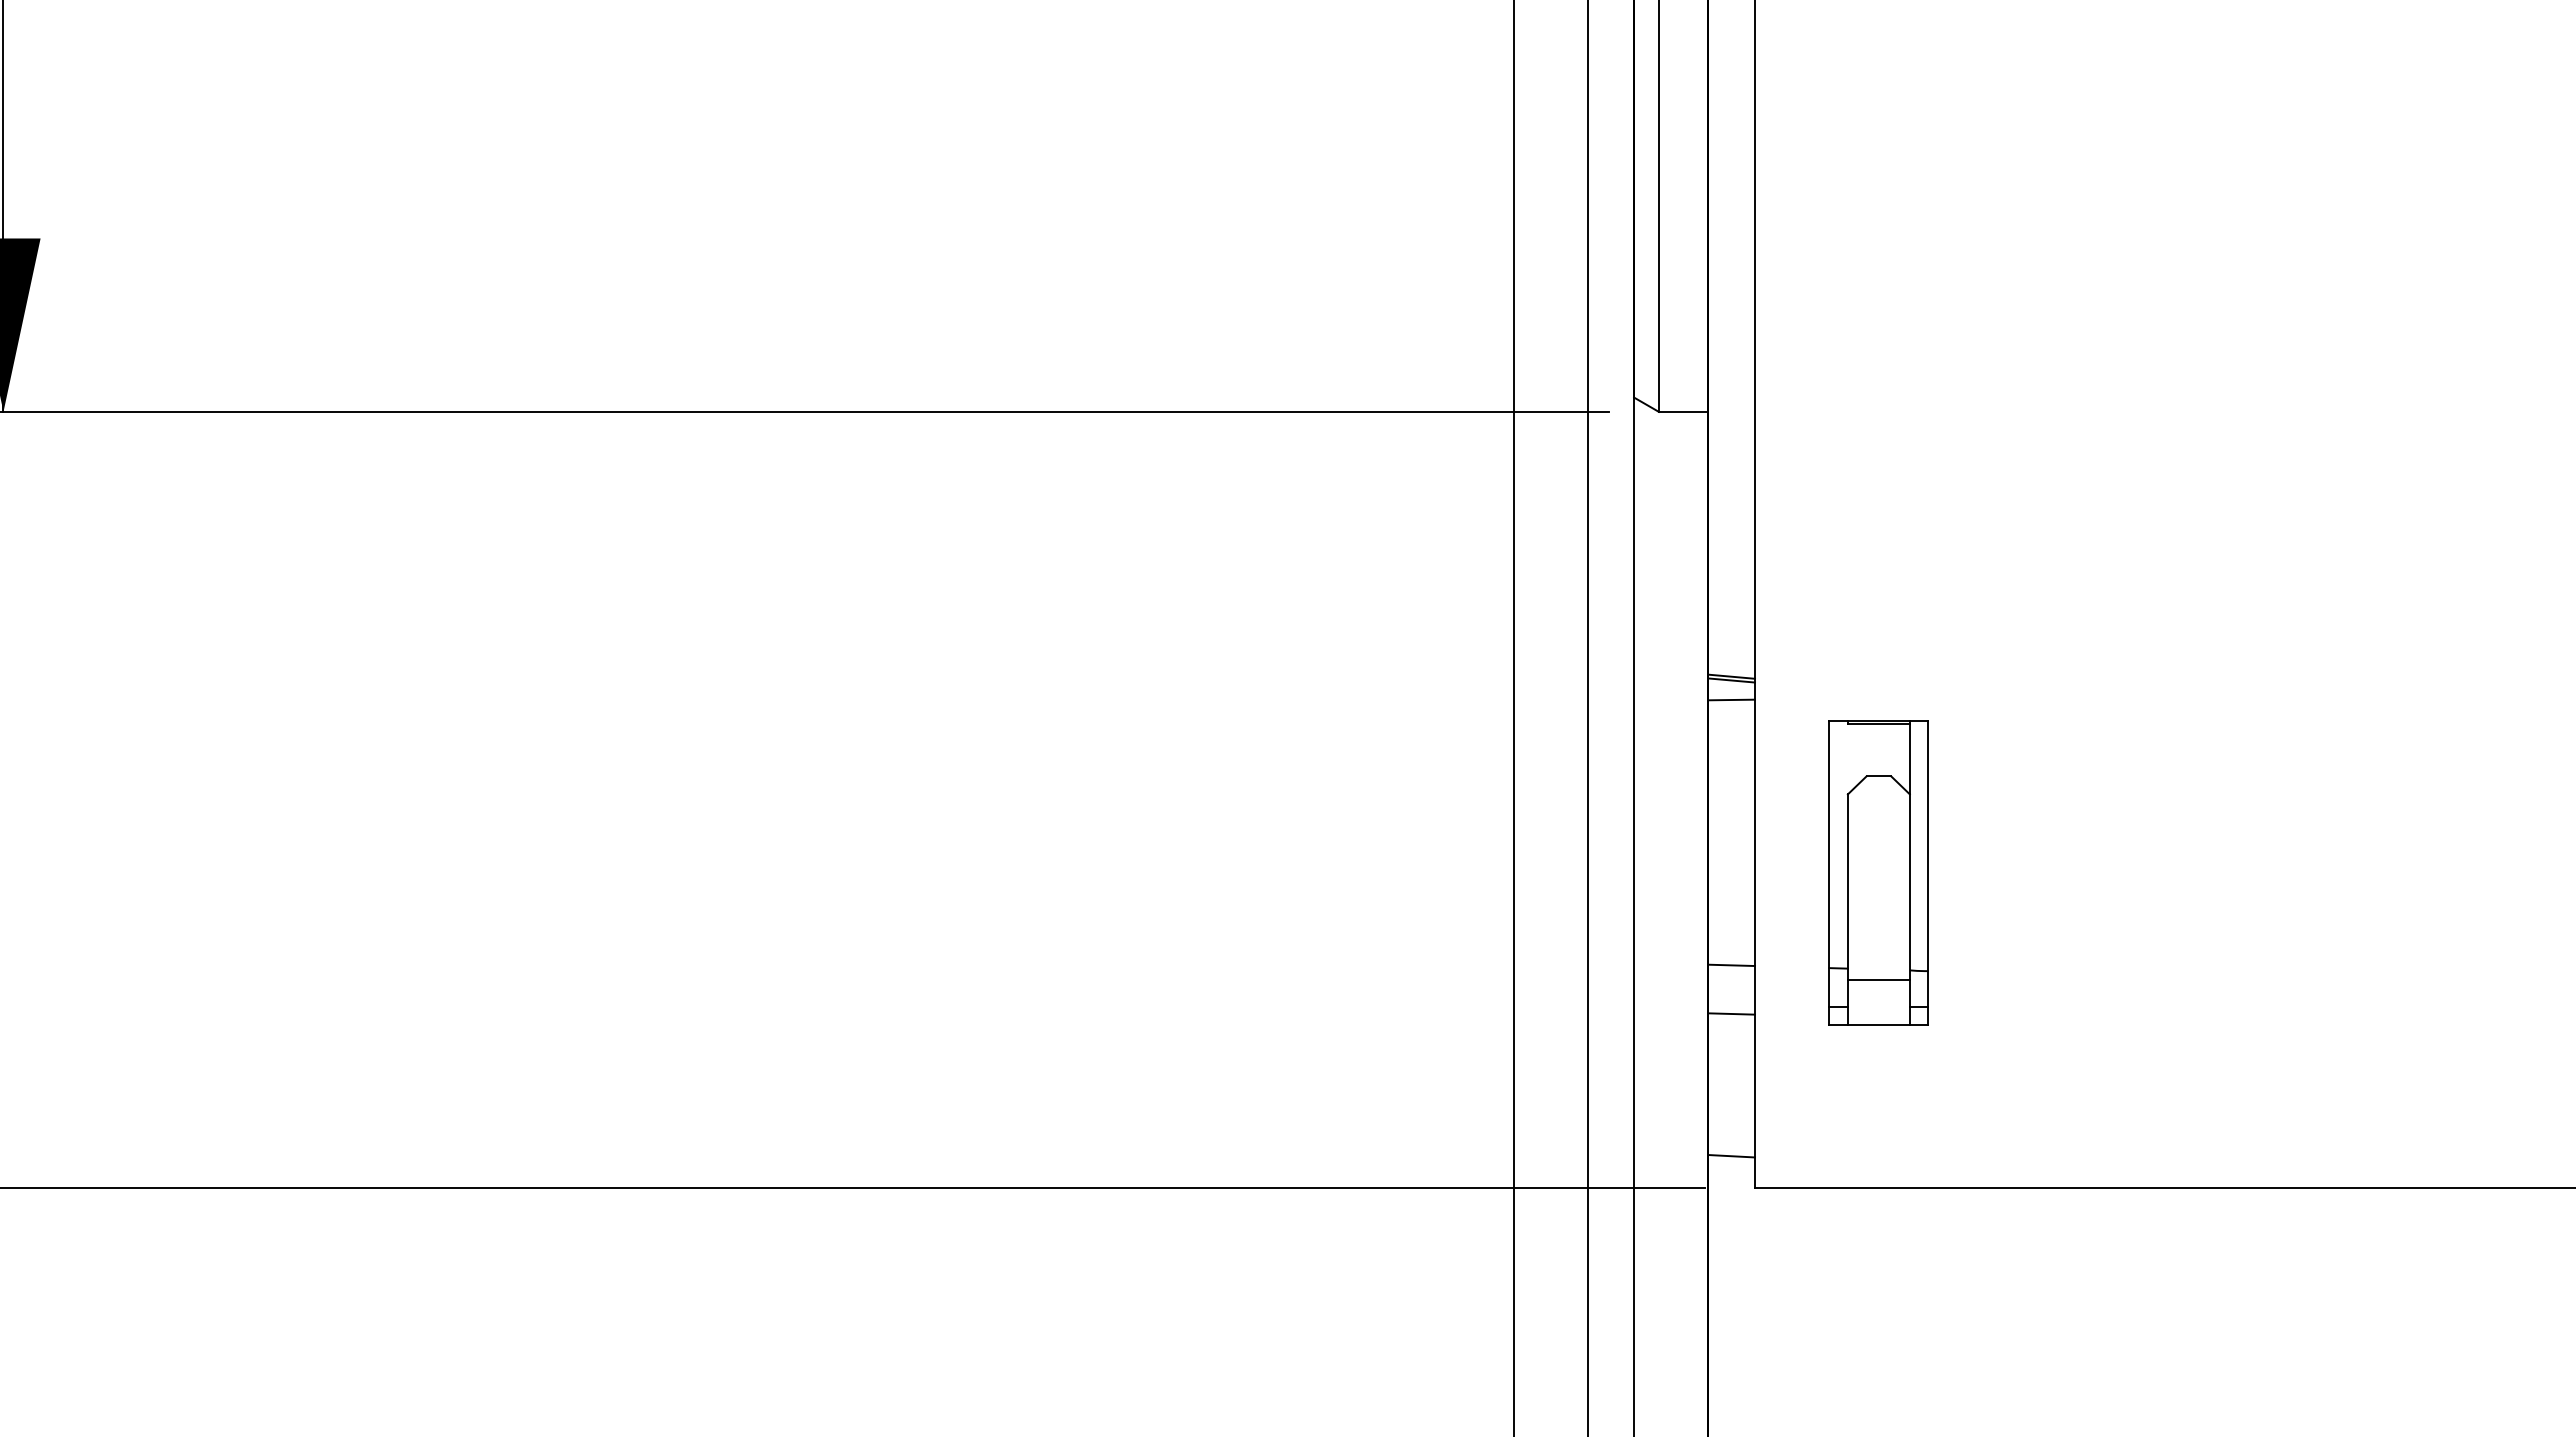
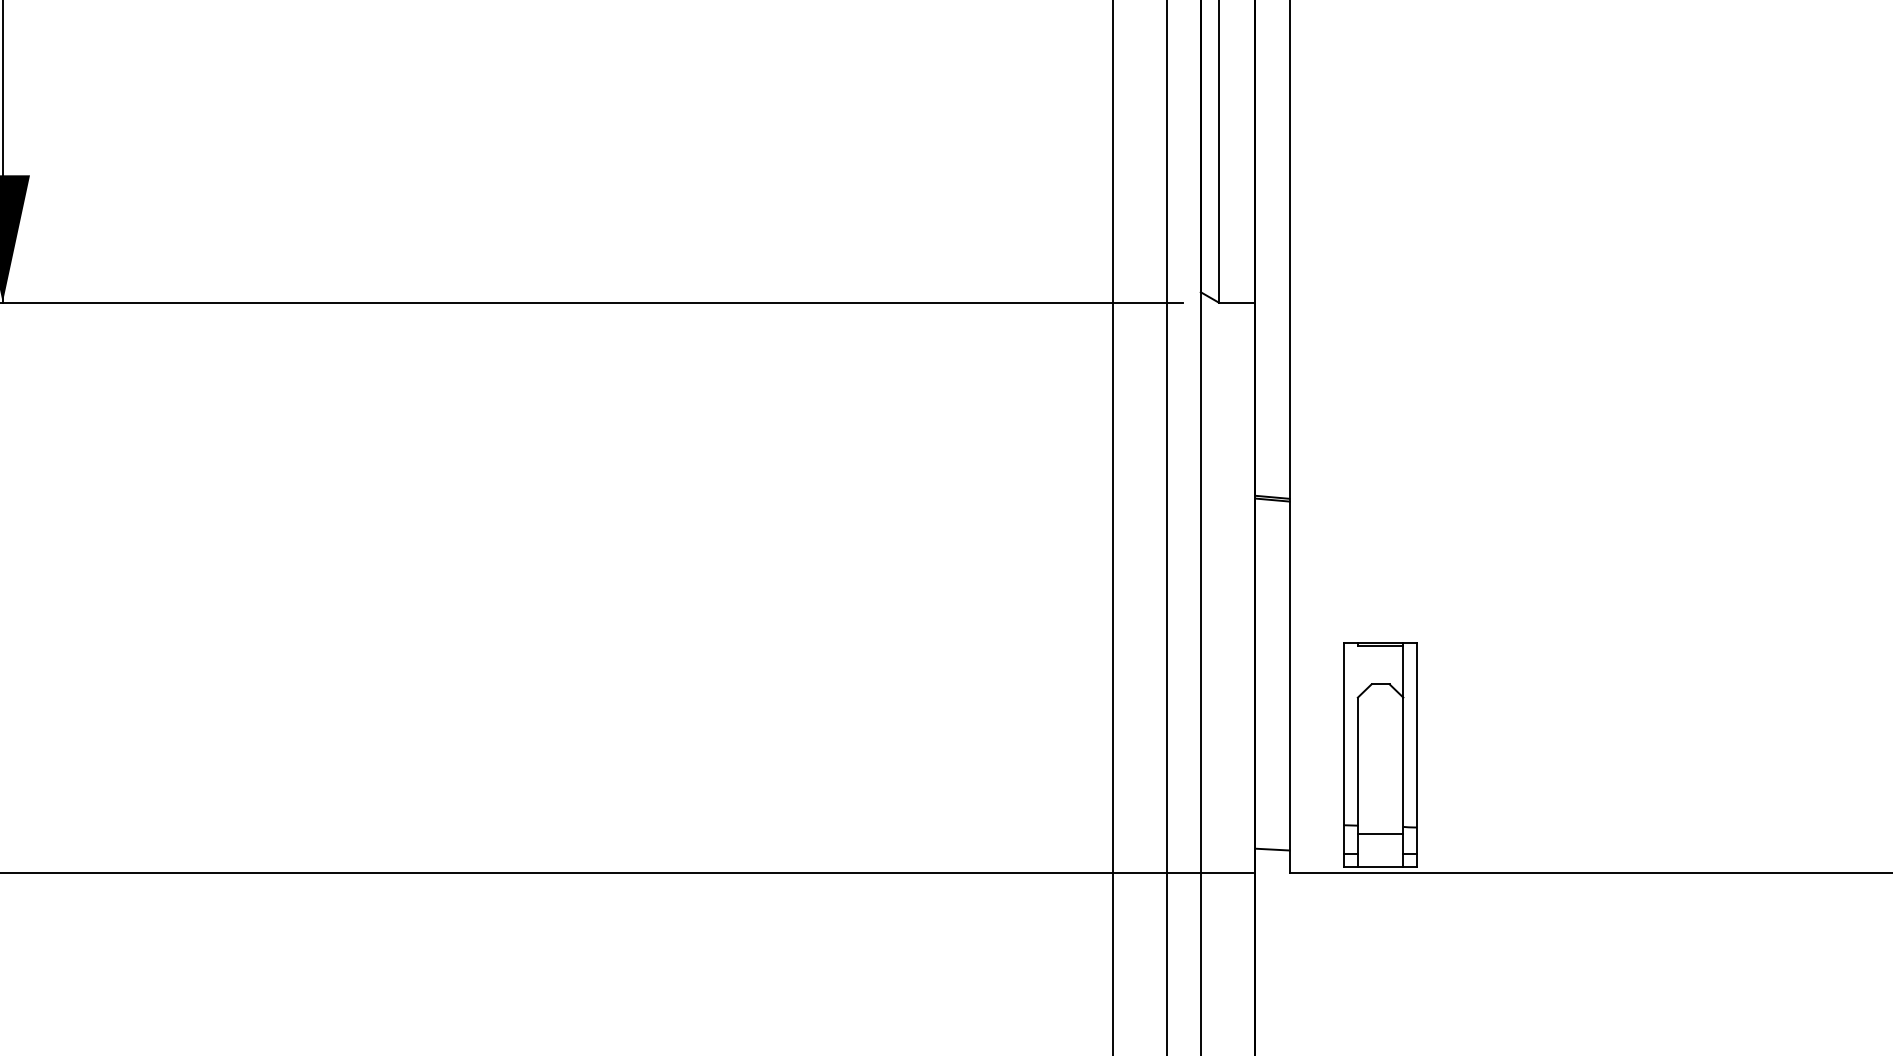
line: (1731, 699) -> (1272, 514), removed
part: (1878, 872) -> (1380, 755), moved
line: (1731, 965) -> (1272, 709), removed
line: (1731, 1013) -> (1272, 744), removed

